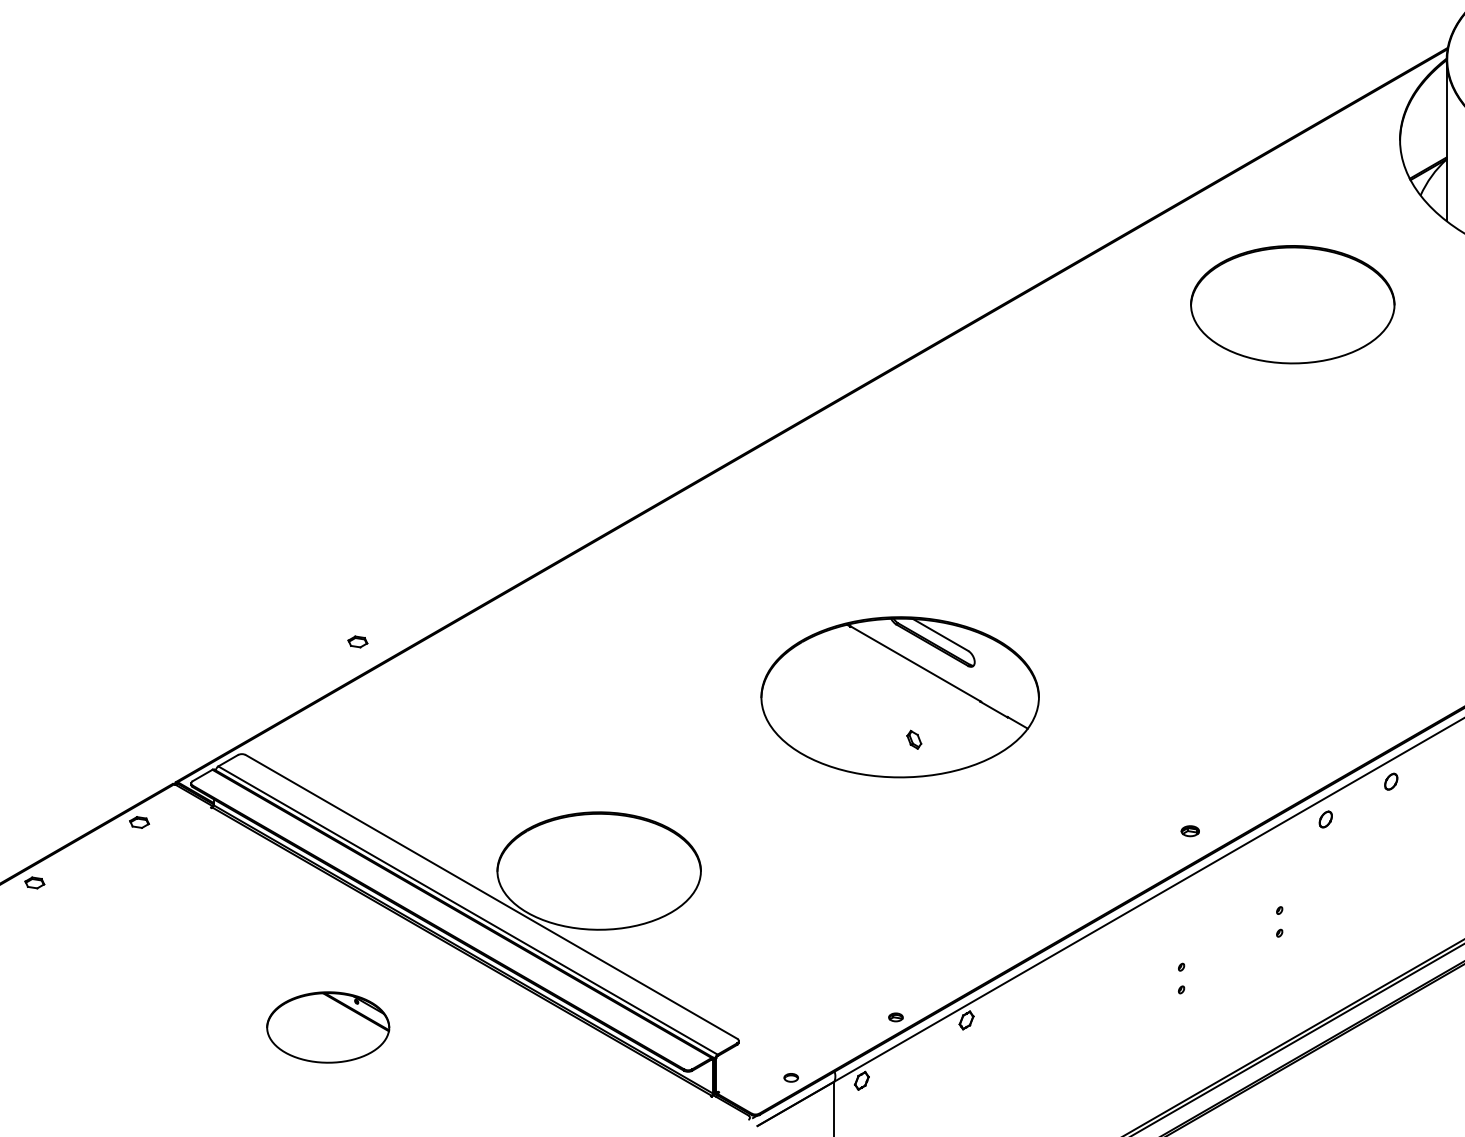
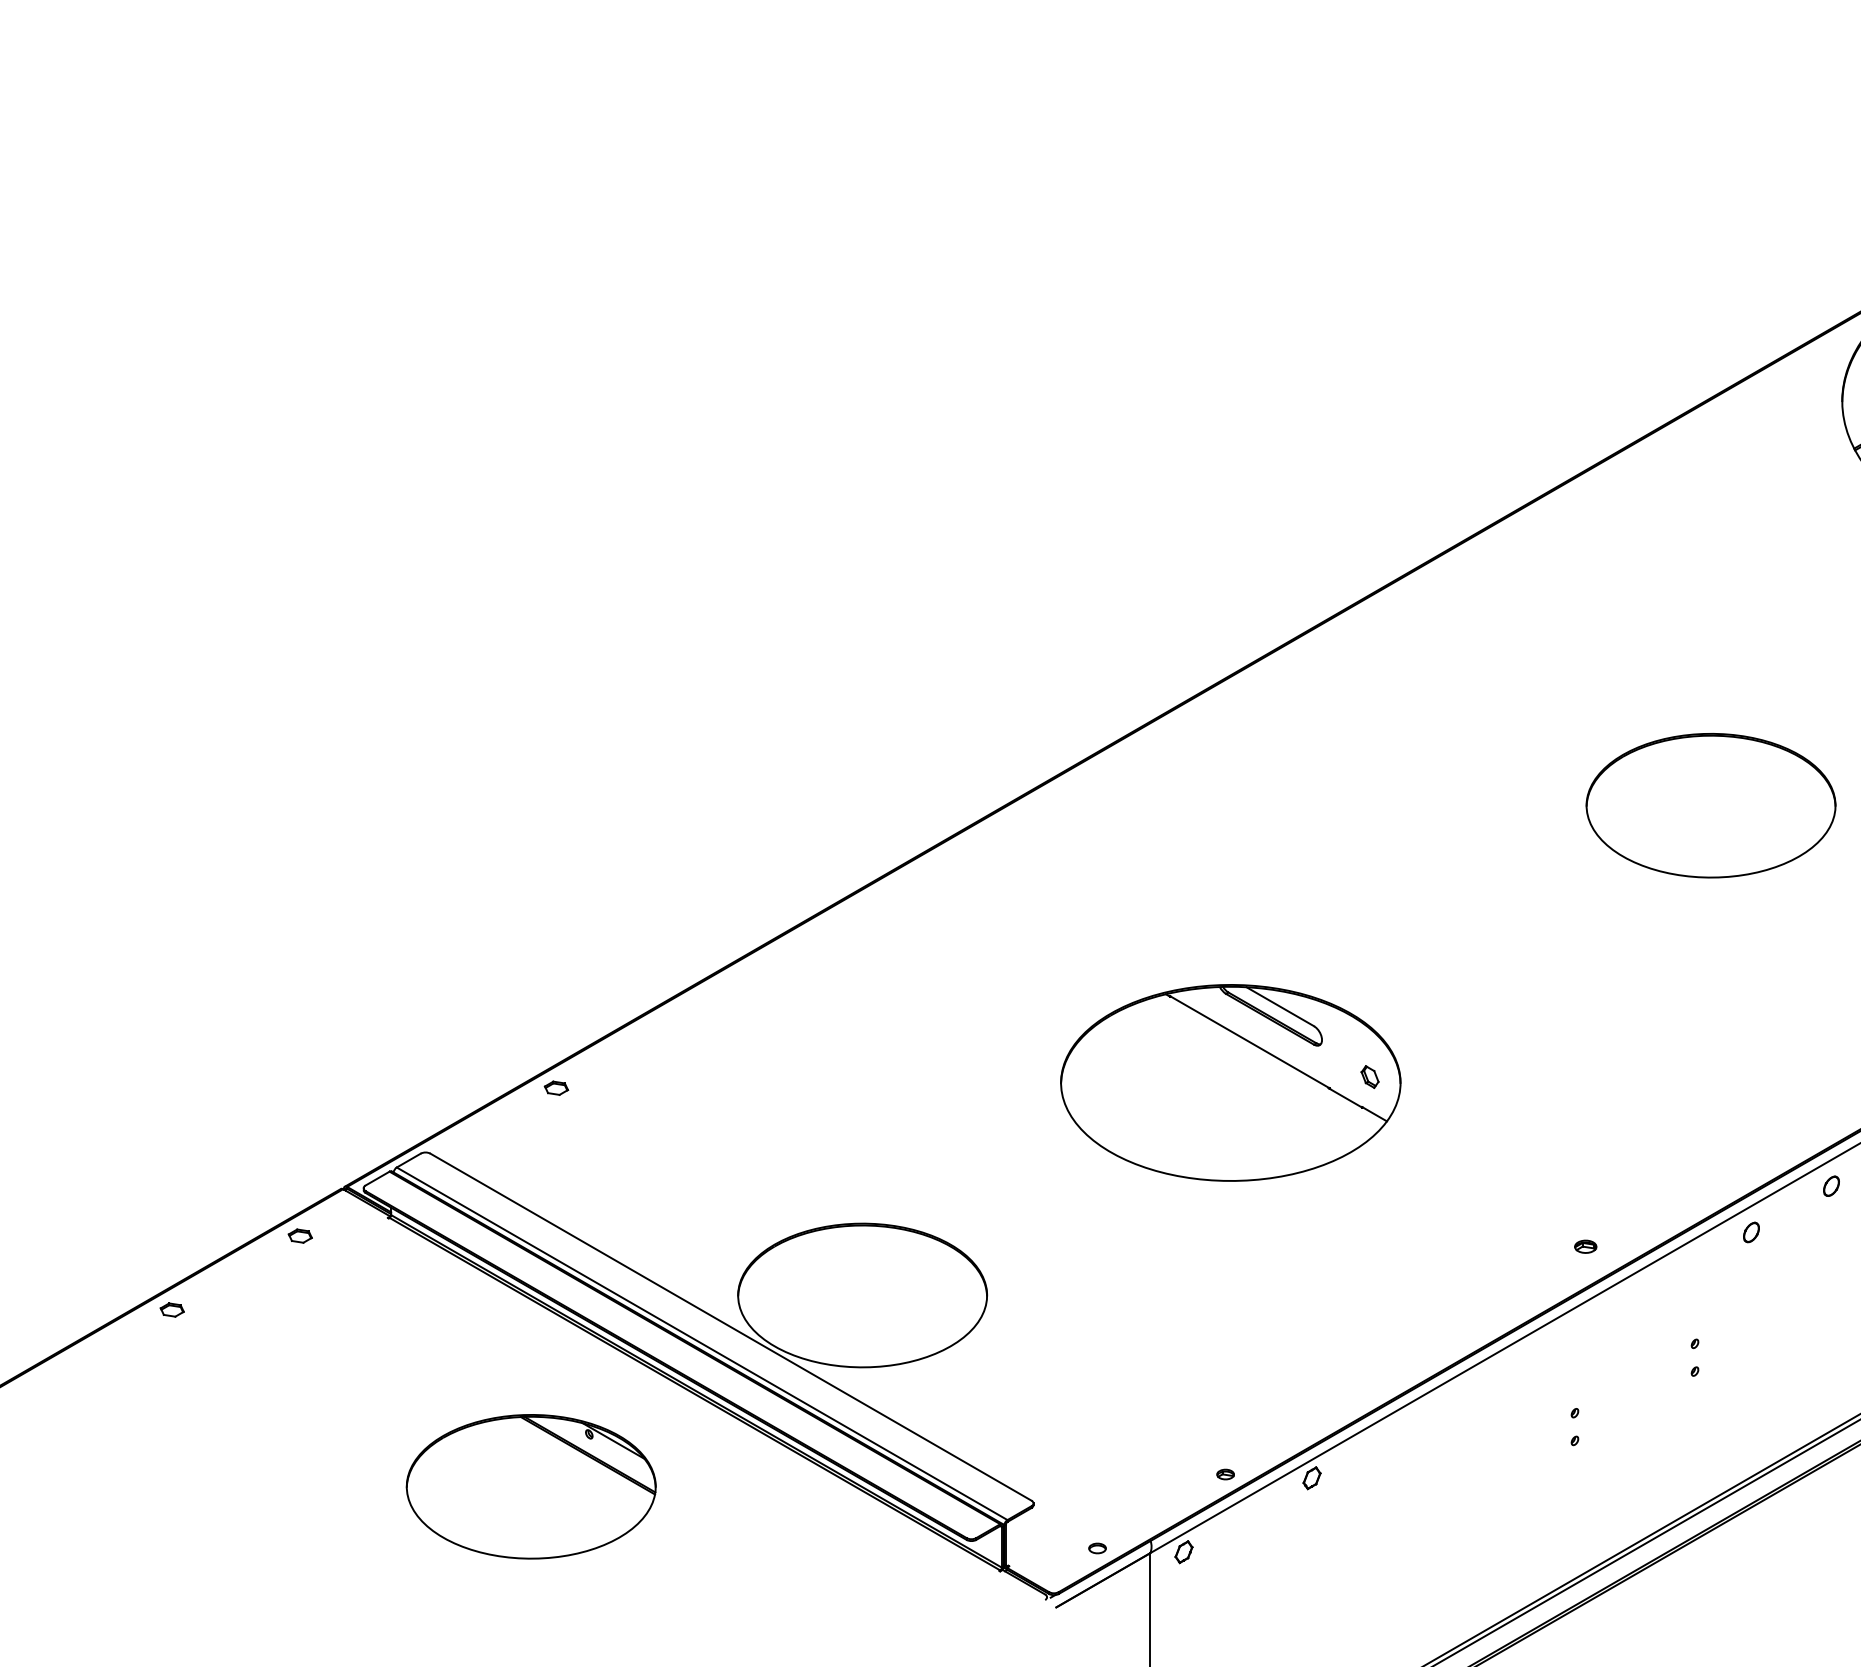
part: (1292, 304) -> (1710, 805), moved
part: (357, 641) -> (556, 1087), moved
part: (913, 739) -> (1369, 1076), moved
part: (327, 1027) -> (530, 1486), size x1.67

